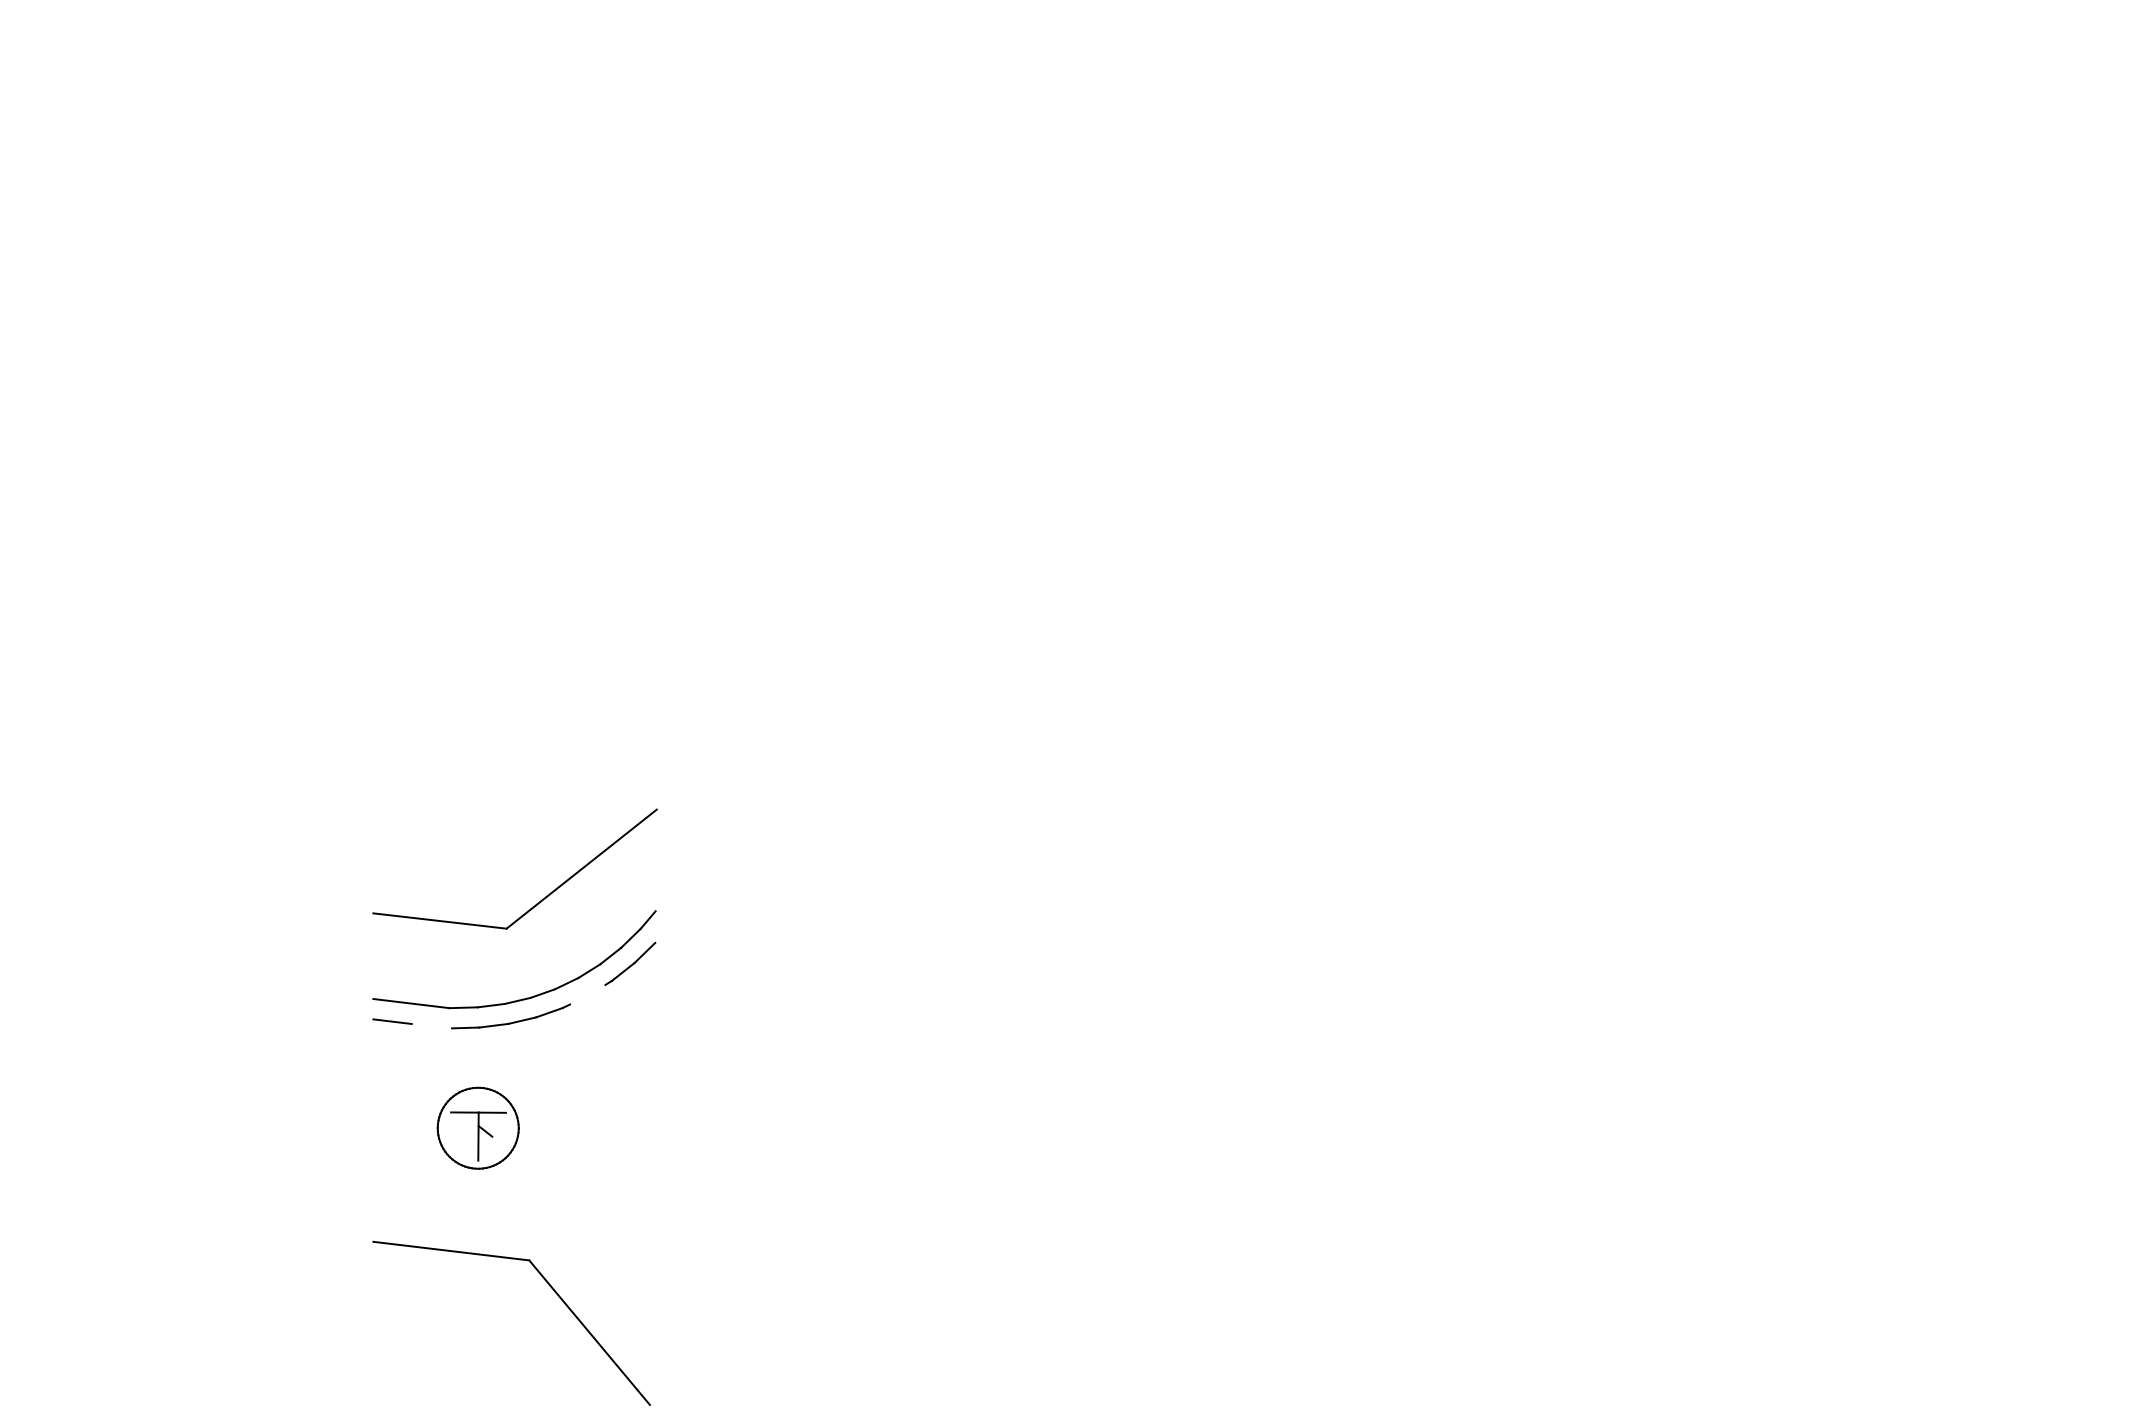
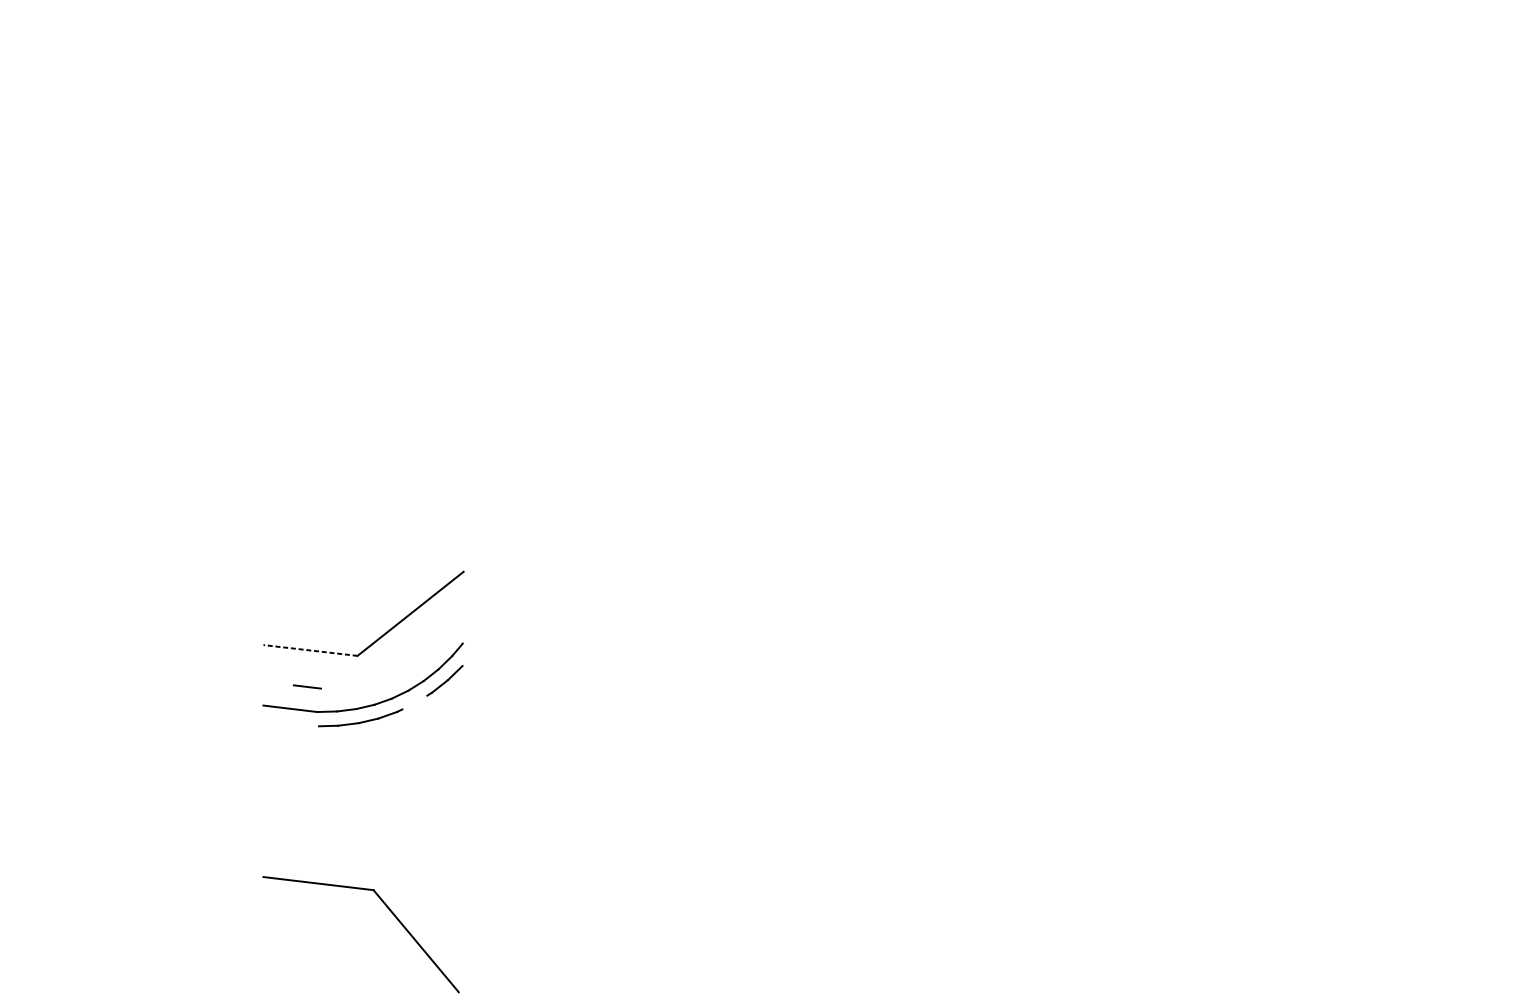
line: (439, 920) -> (310, 650), solid -> dashed
line: (392, 1021) -> (307, 686), moved
part: (477, 1127) -> (337, 796), removed

